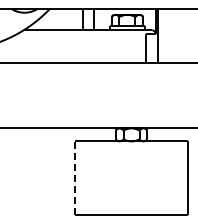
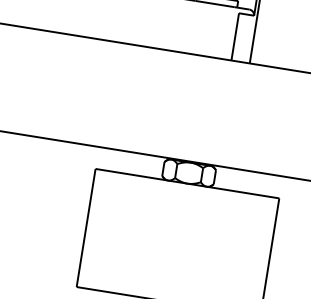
line: (74, 177) -> (86, 227), dashed -> solid

